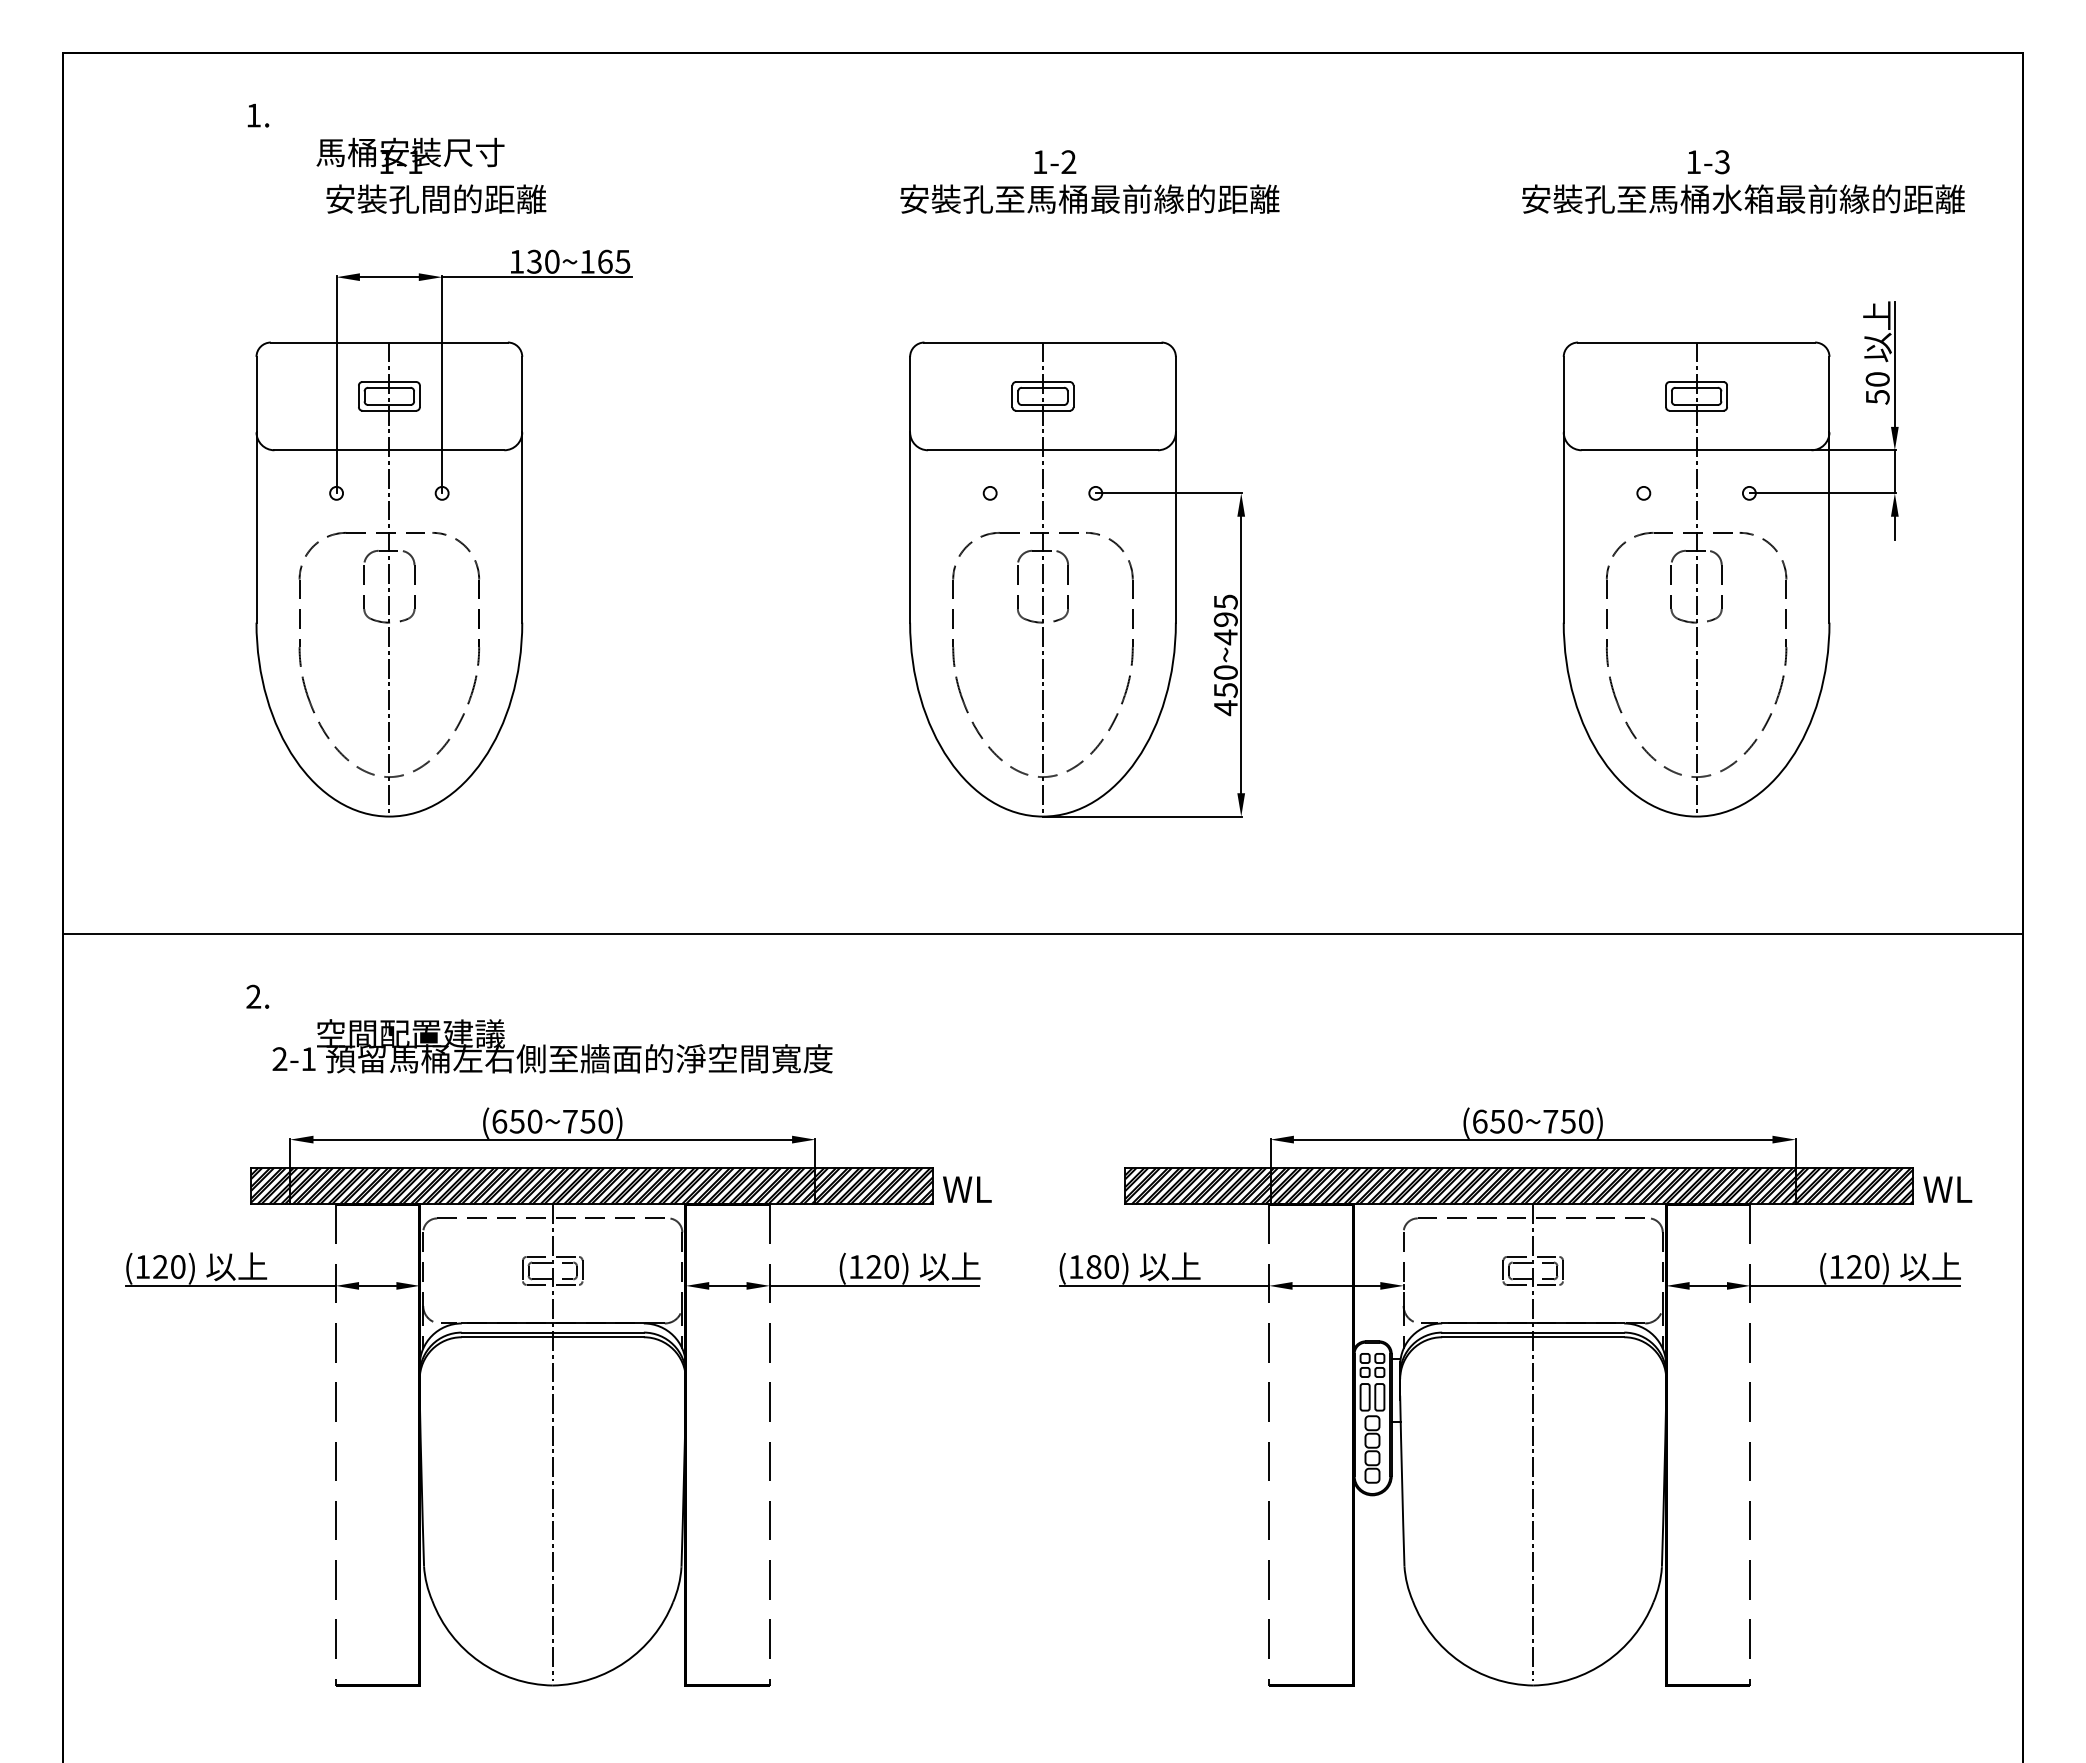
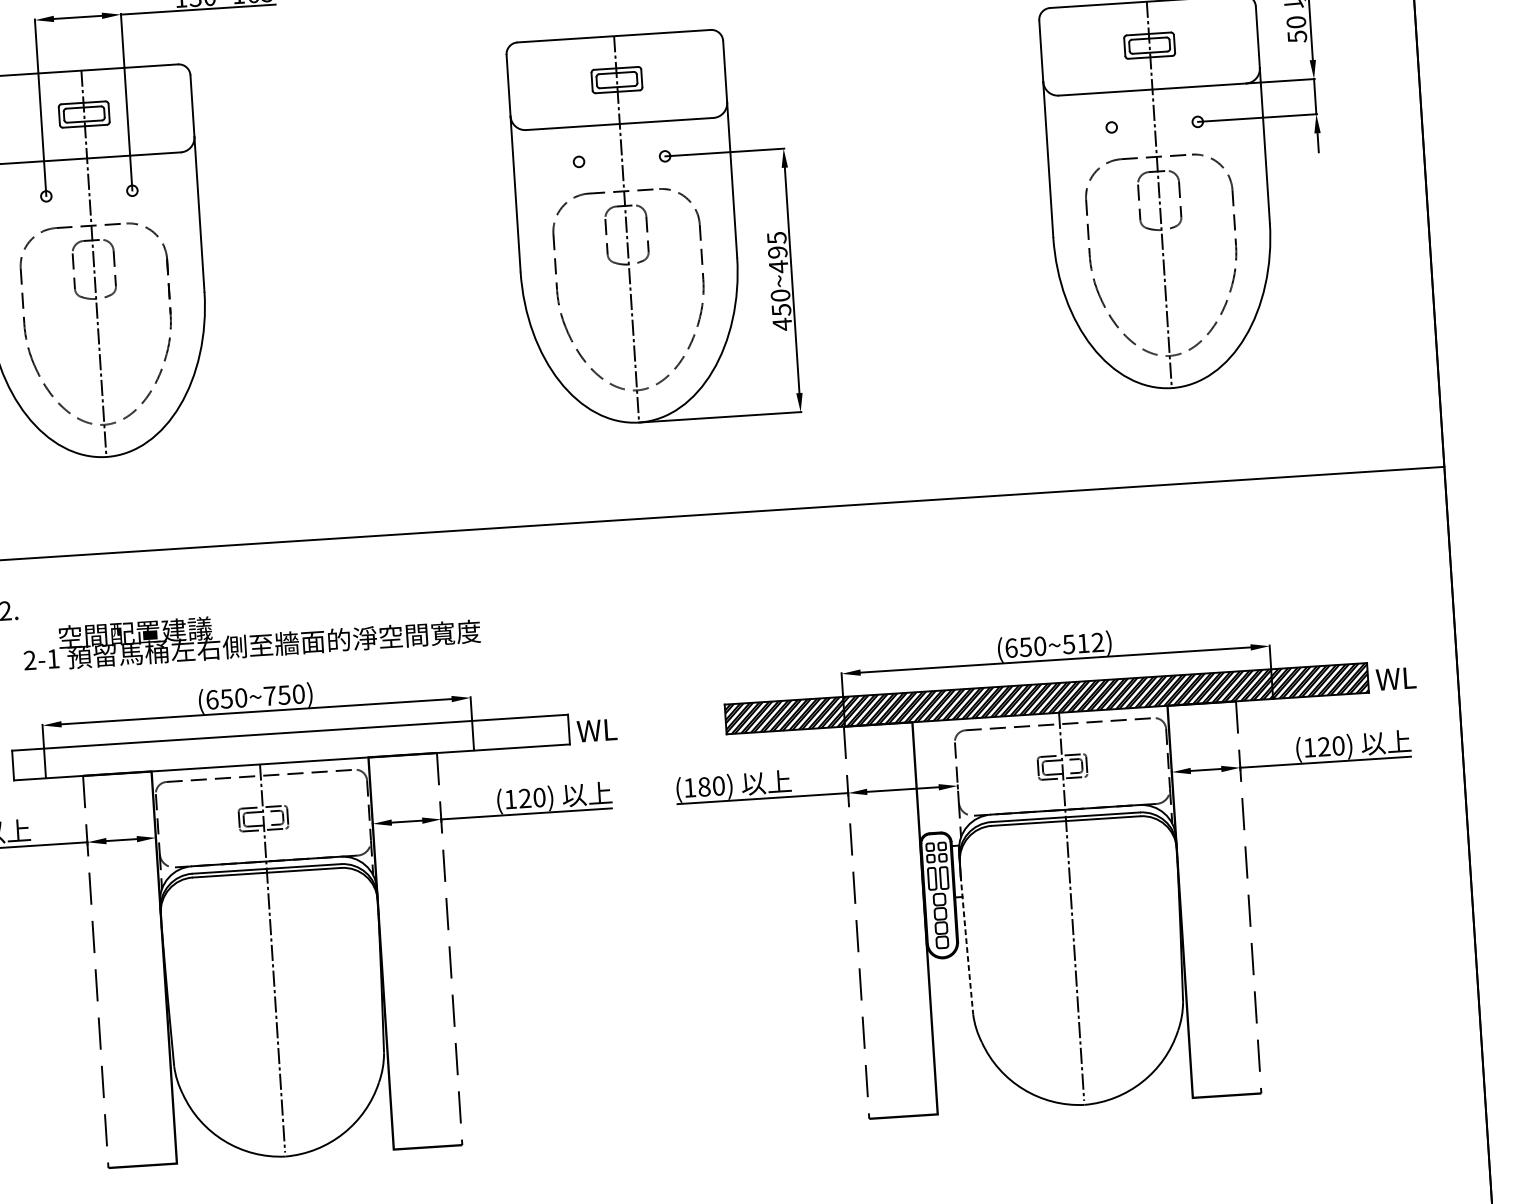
text: (1568, 1121) -> (1083, 643), (650~750) -> (650~512)
hatch: (592, 1186) -> (291, 747), removed
arc: (1402, 1481) -> (967, 945), solid -> dashed

